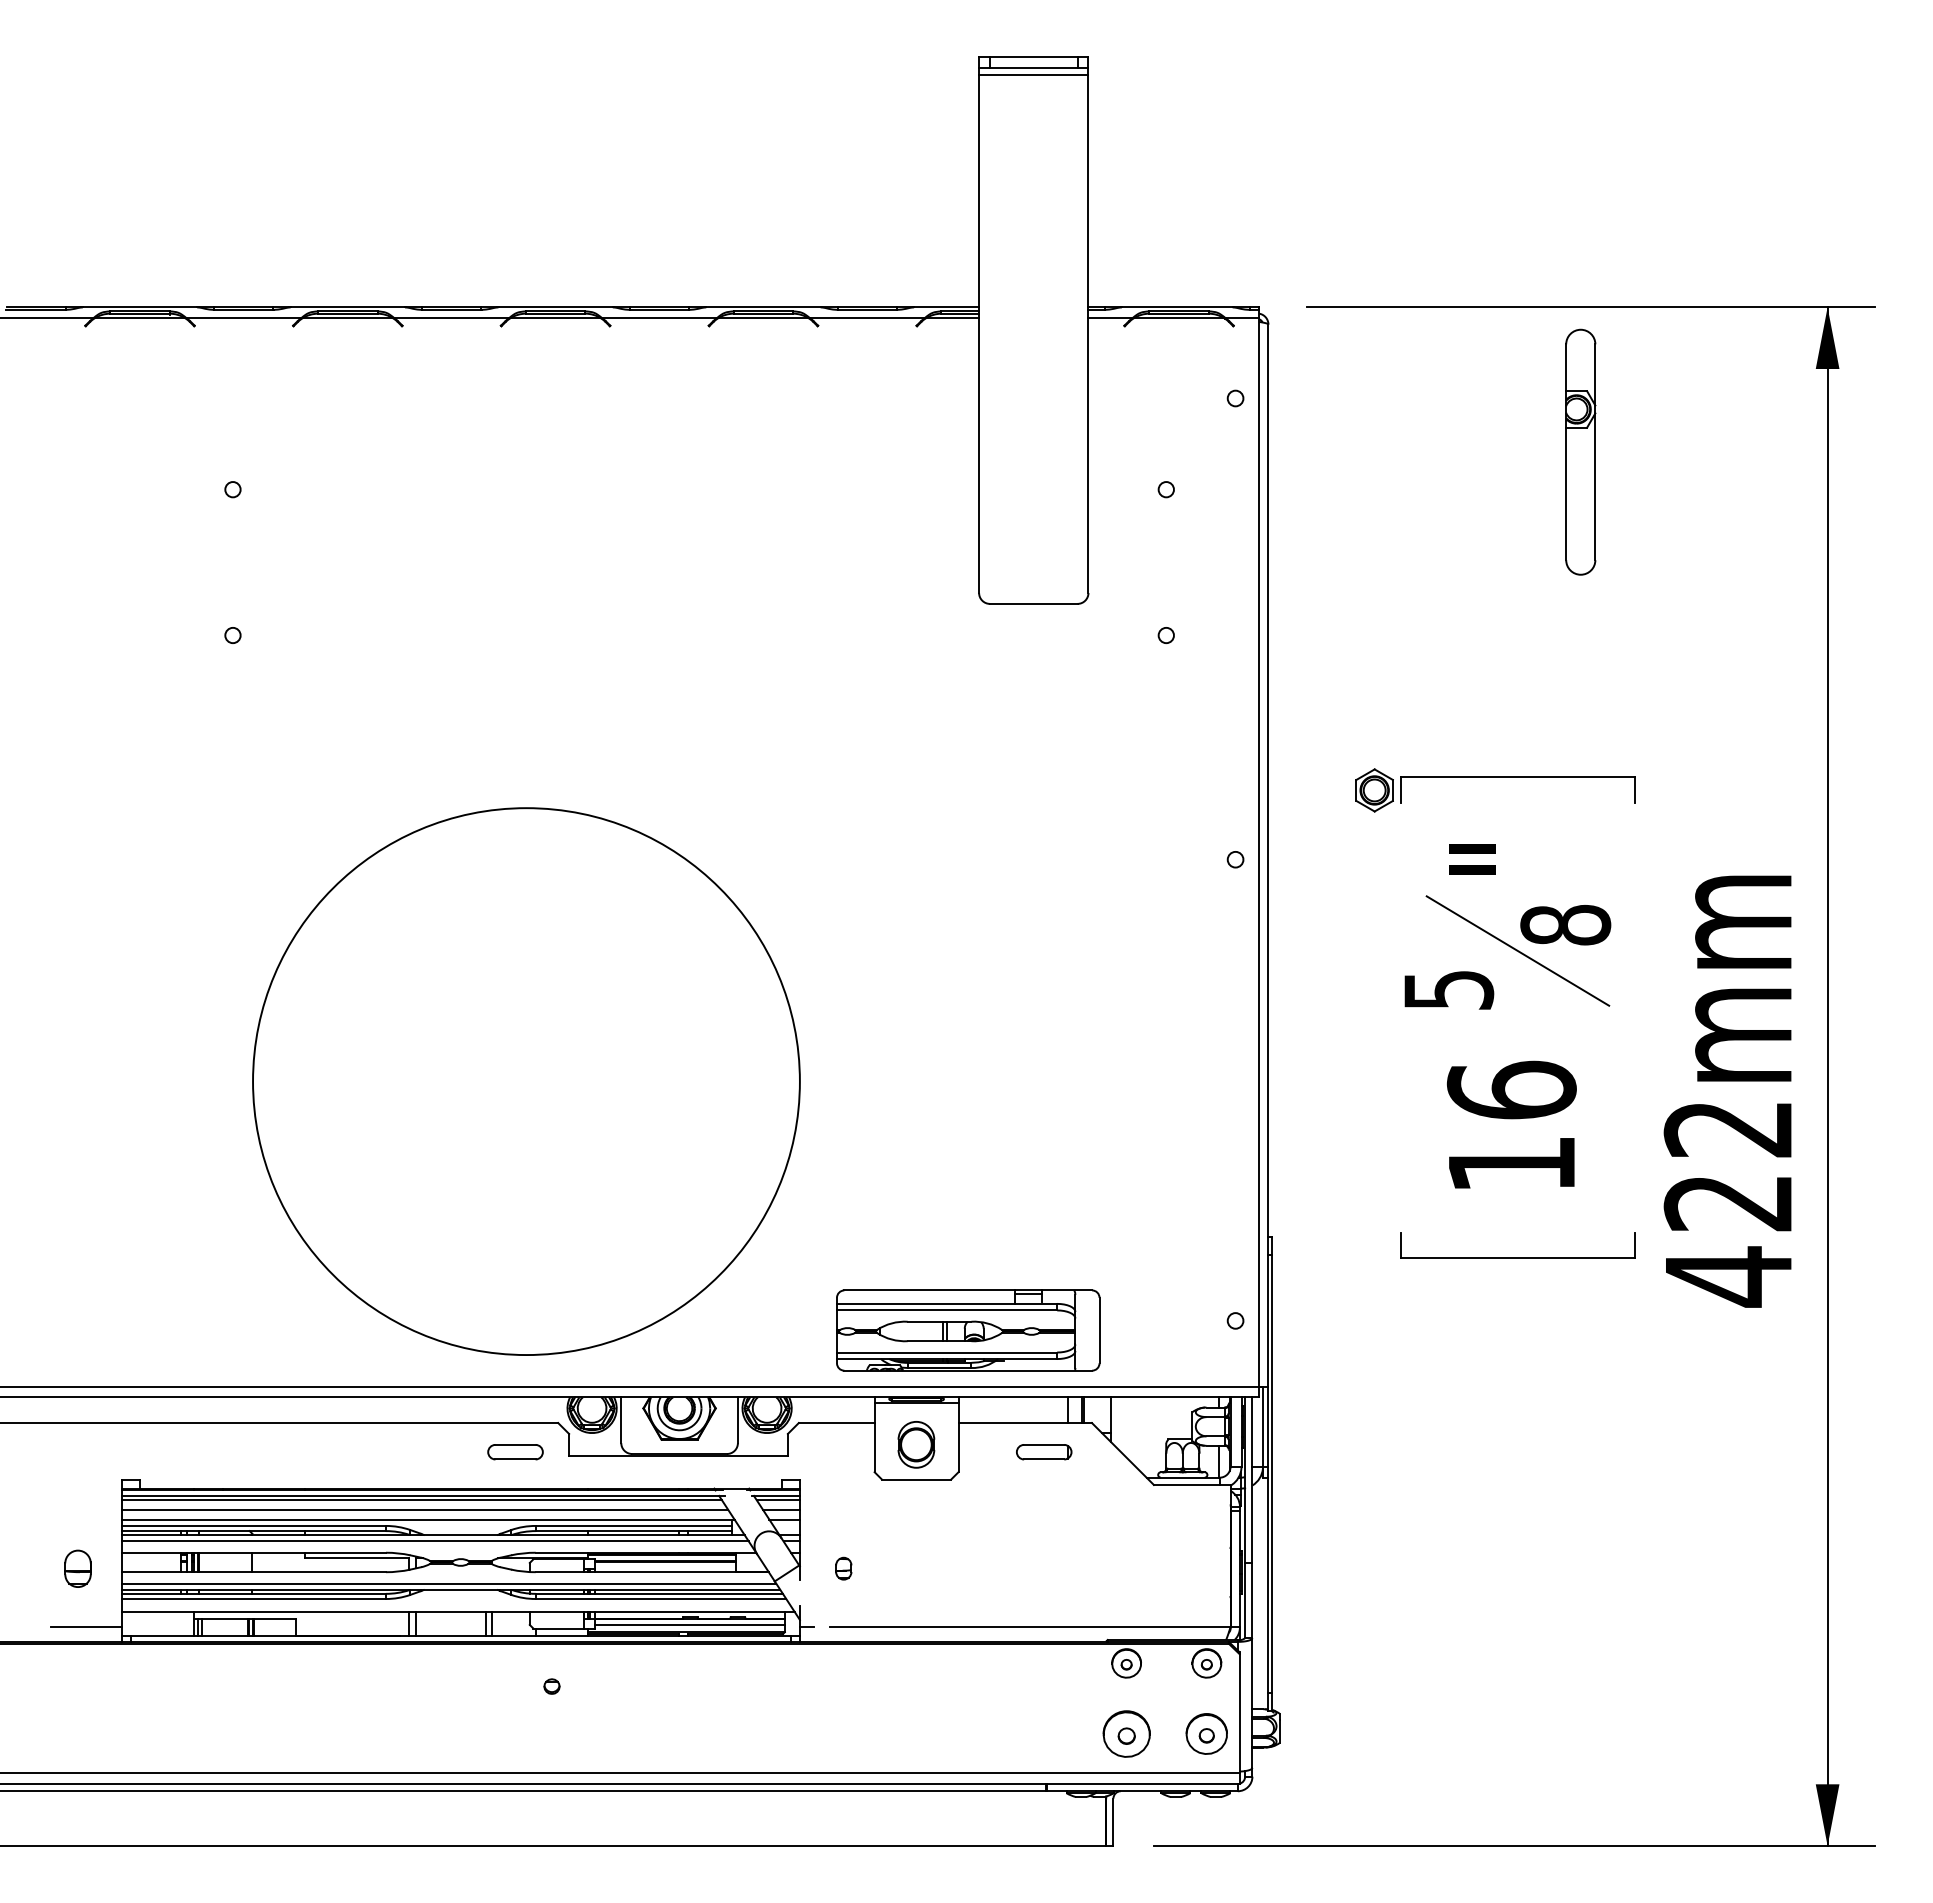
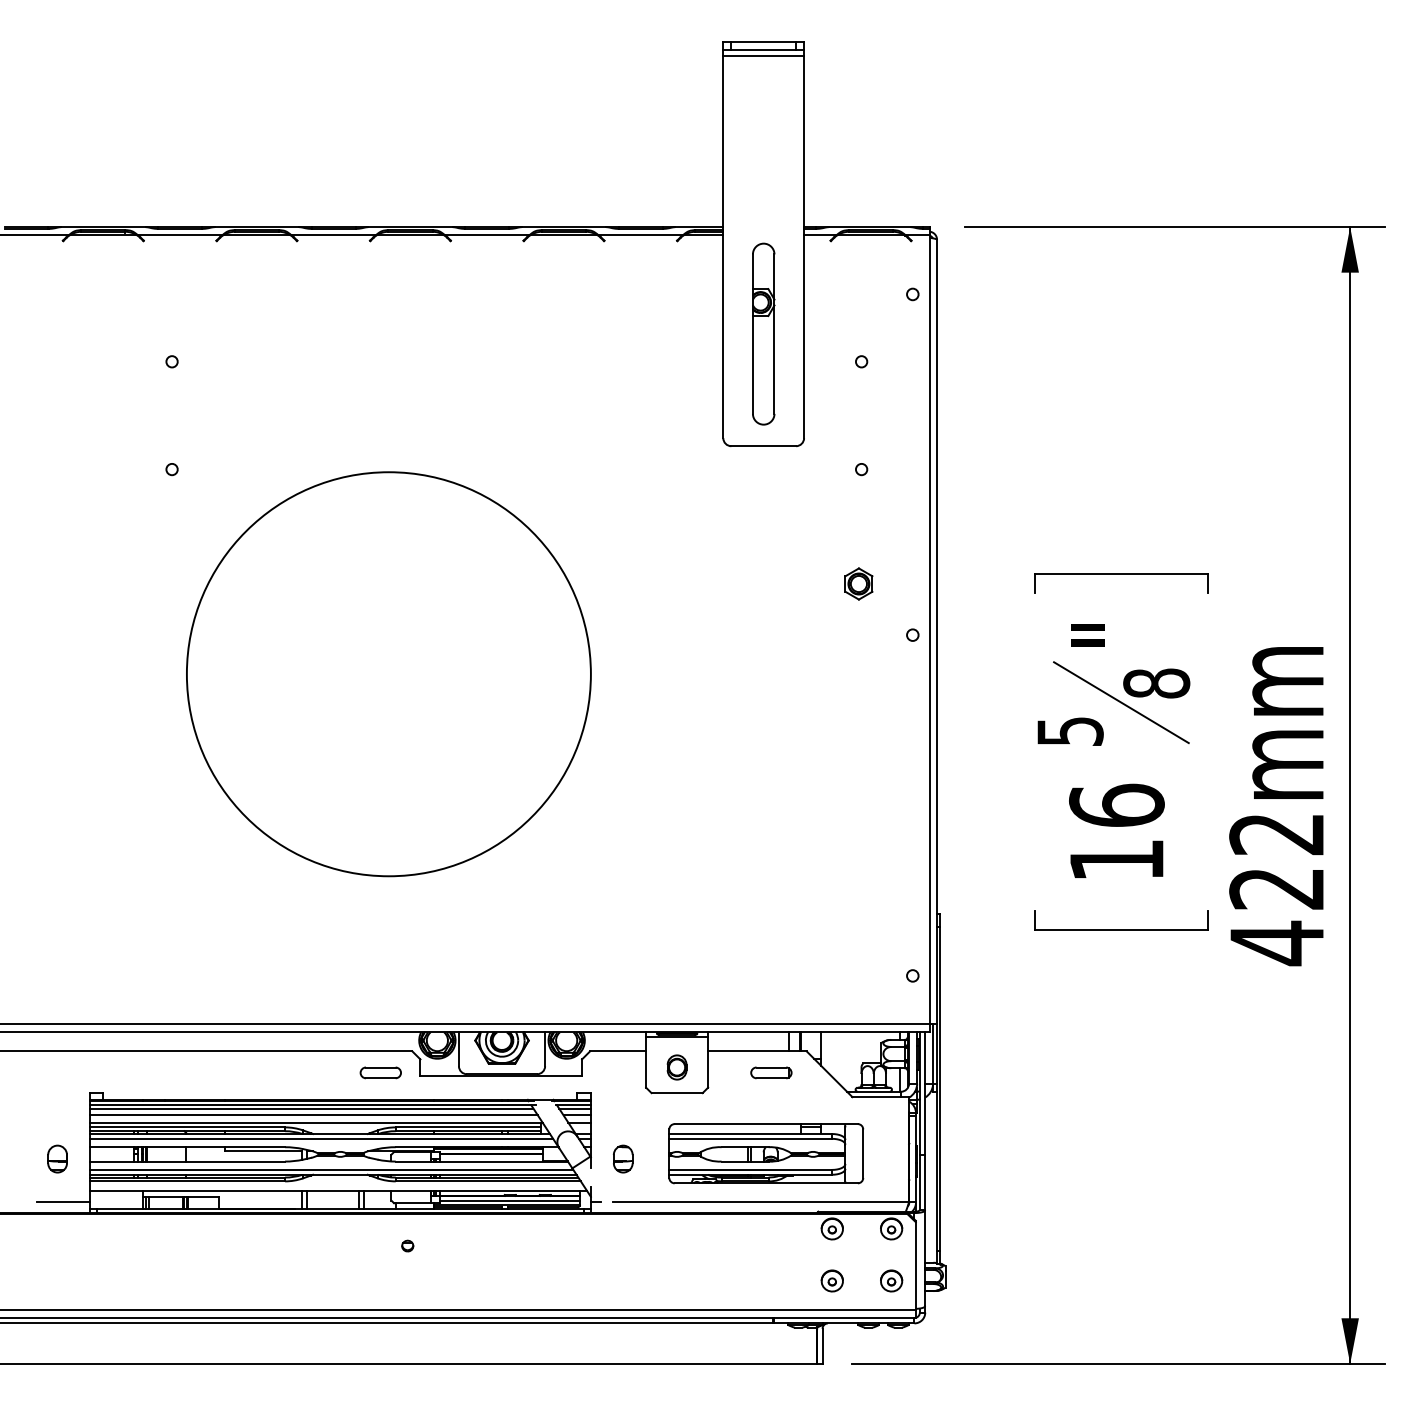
part: (1580, 451) -> (763, 333), moved
part: (1374, 790) -> (858, 584), moved
circle: (526, 1081) -> (388, 674), moved
part: (968, 1330) -> (766, 1153), moved
part: (916, 1444) -> (677, 1067), size x0.71
part: (843, 1568) -> (623, 1158), size x1.67
part: (1126, 1733) -> (832, 1280), size x0.62
part: (1206, 1733) -> (891, 1280), size x0.71

